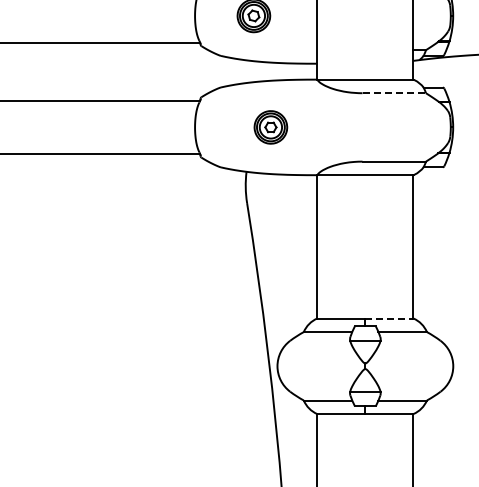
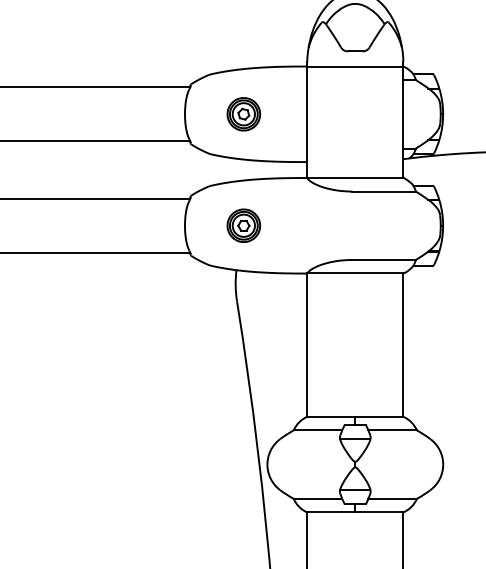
line: (394, 93) -> (384, 191), dashed -> solid
part: (270, 127) -> (243, 225), moved
line: (389, 318) -> (379, 416), dashed -> solid

